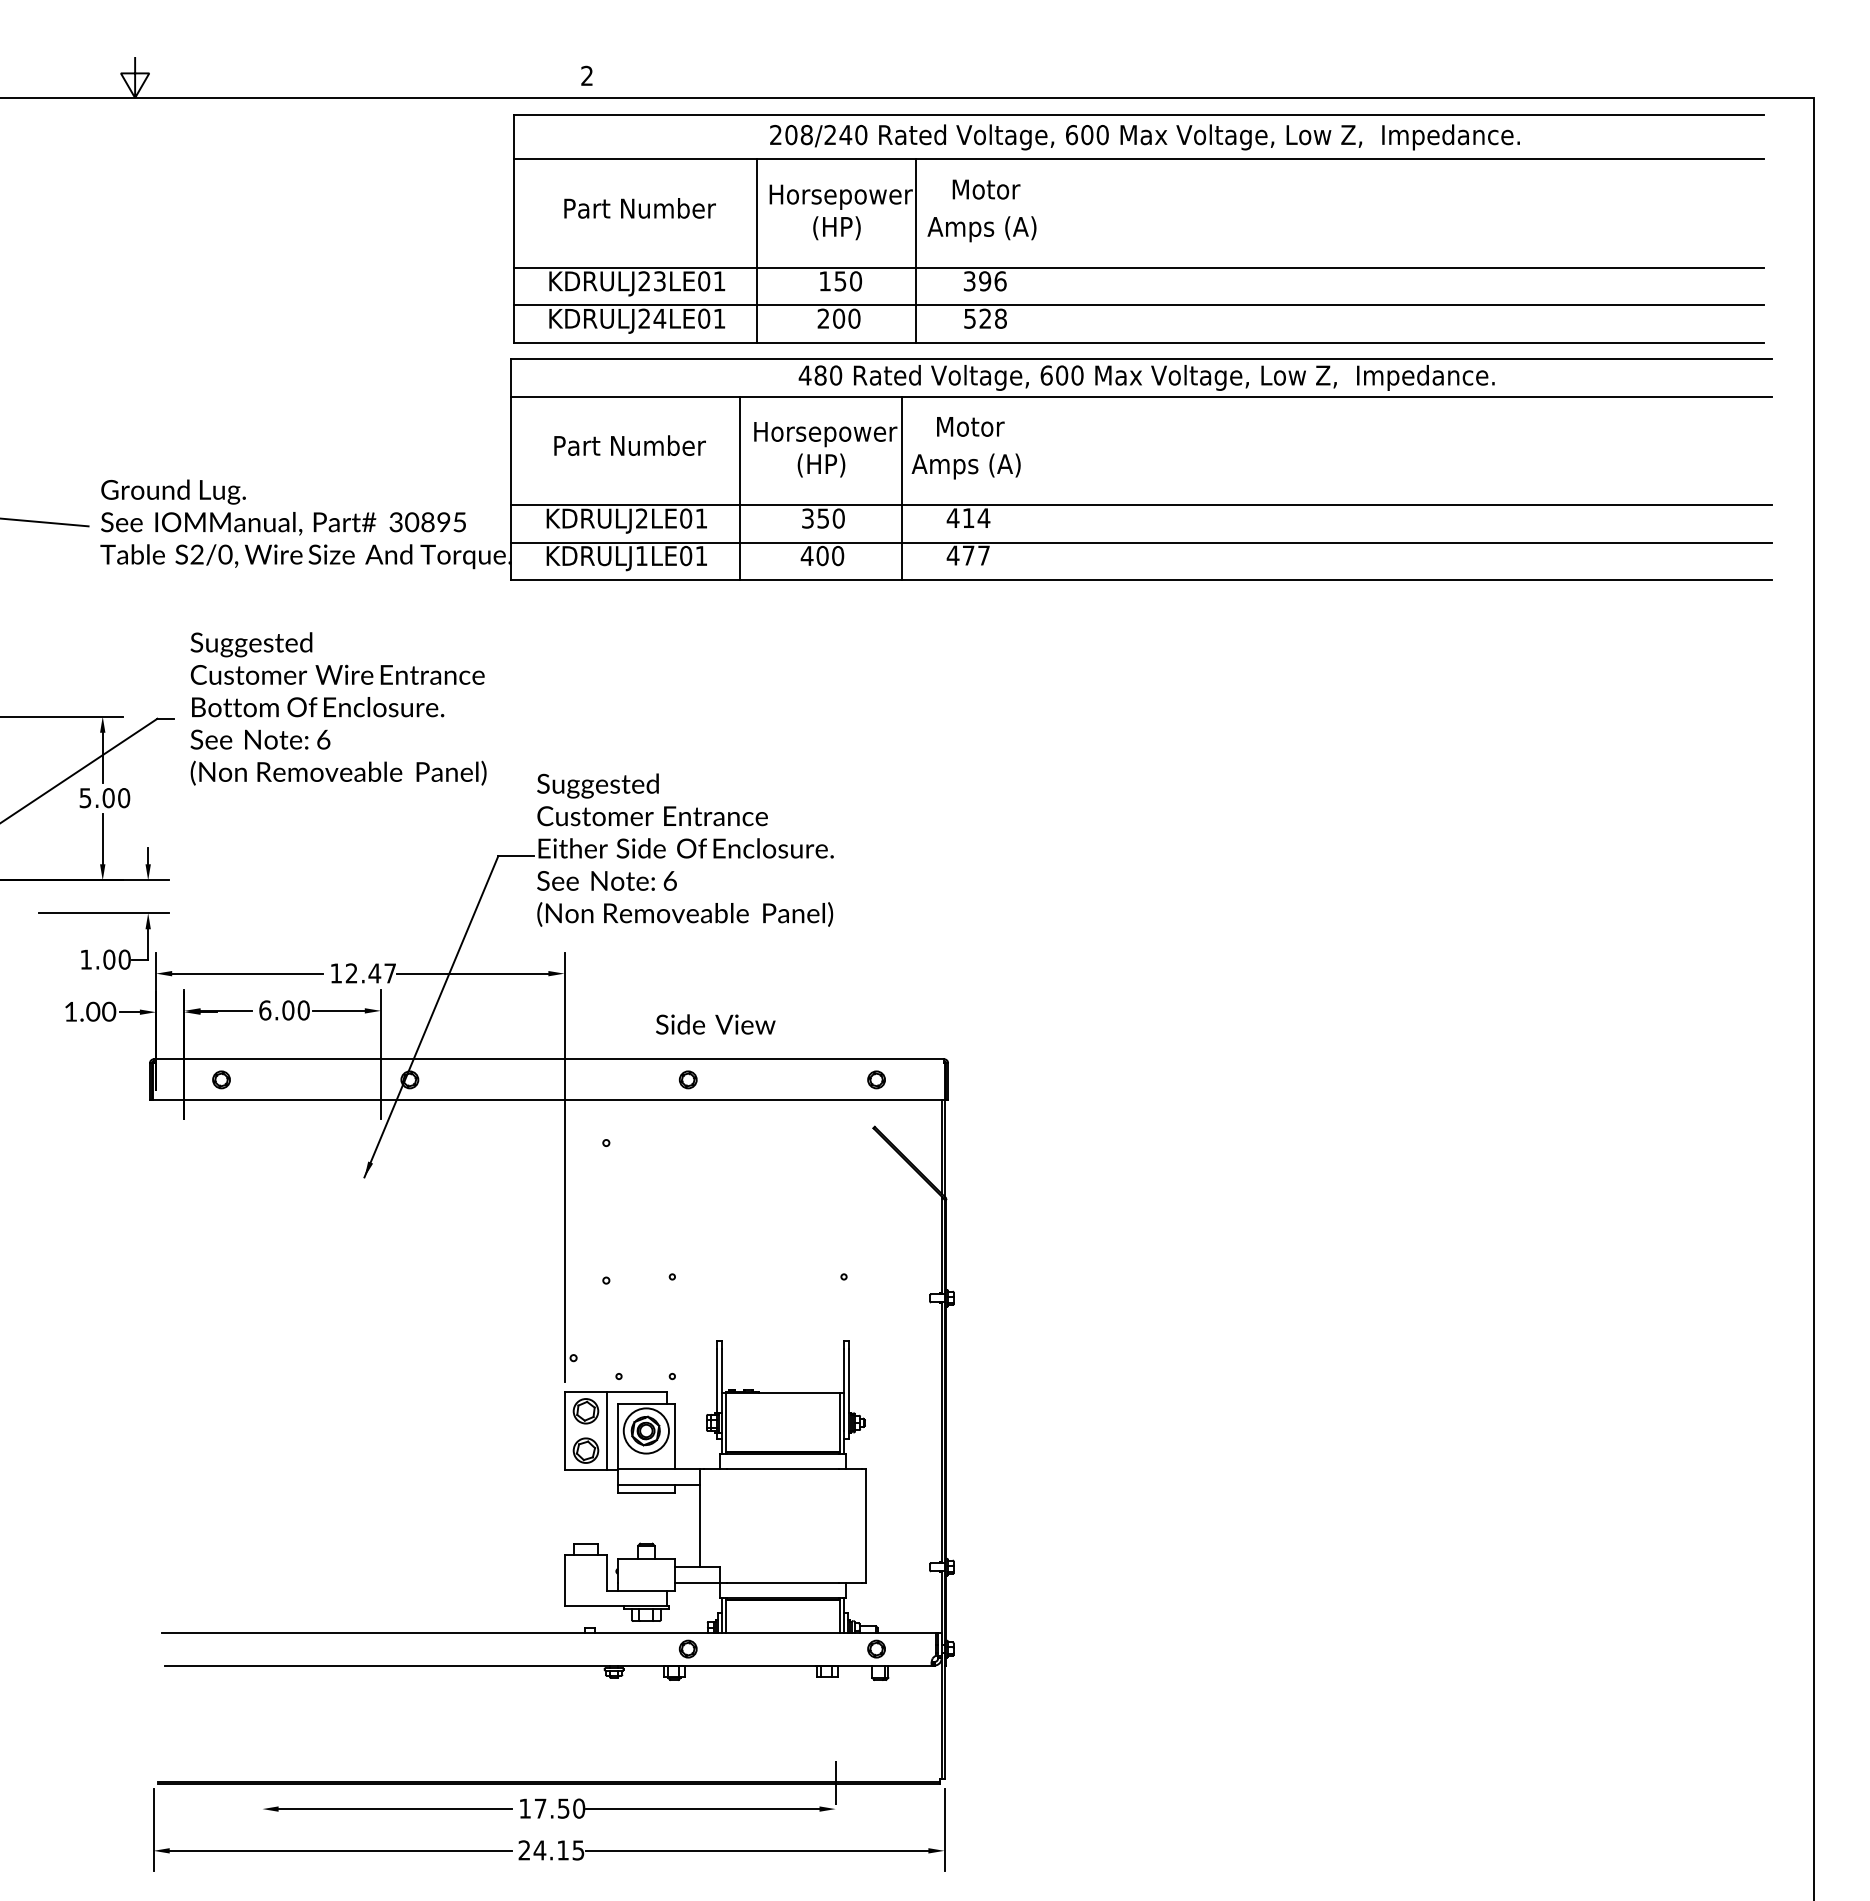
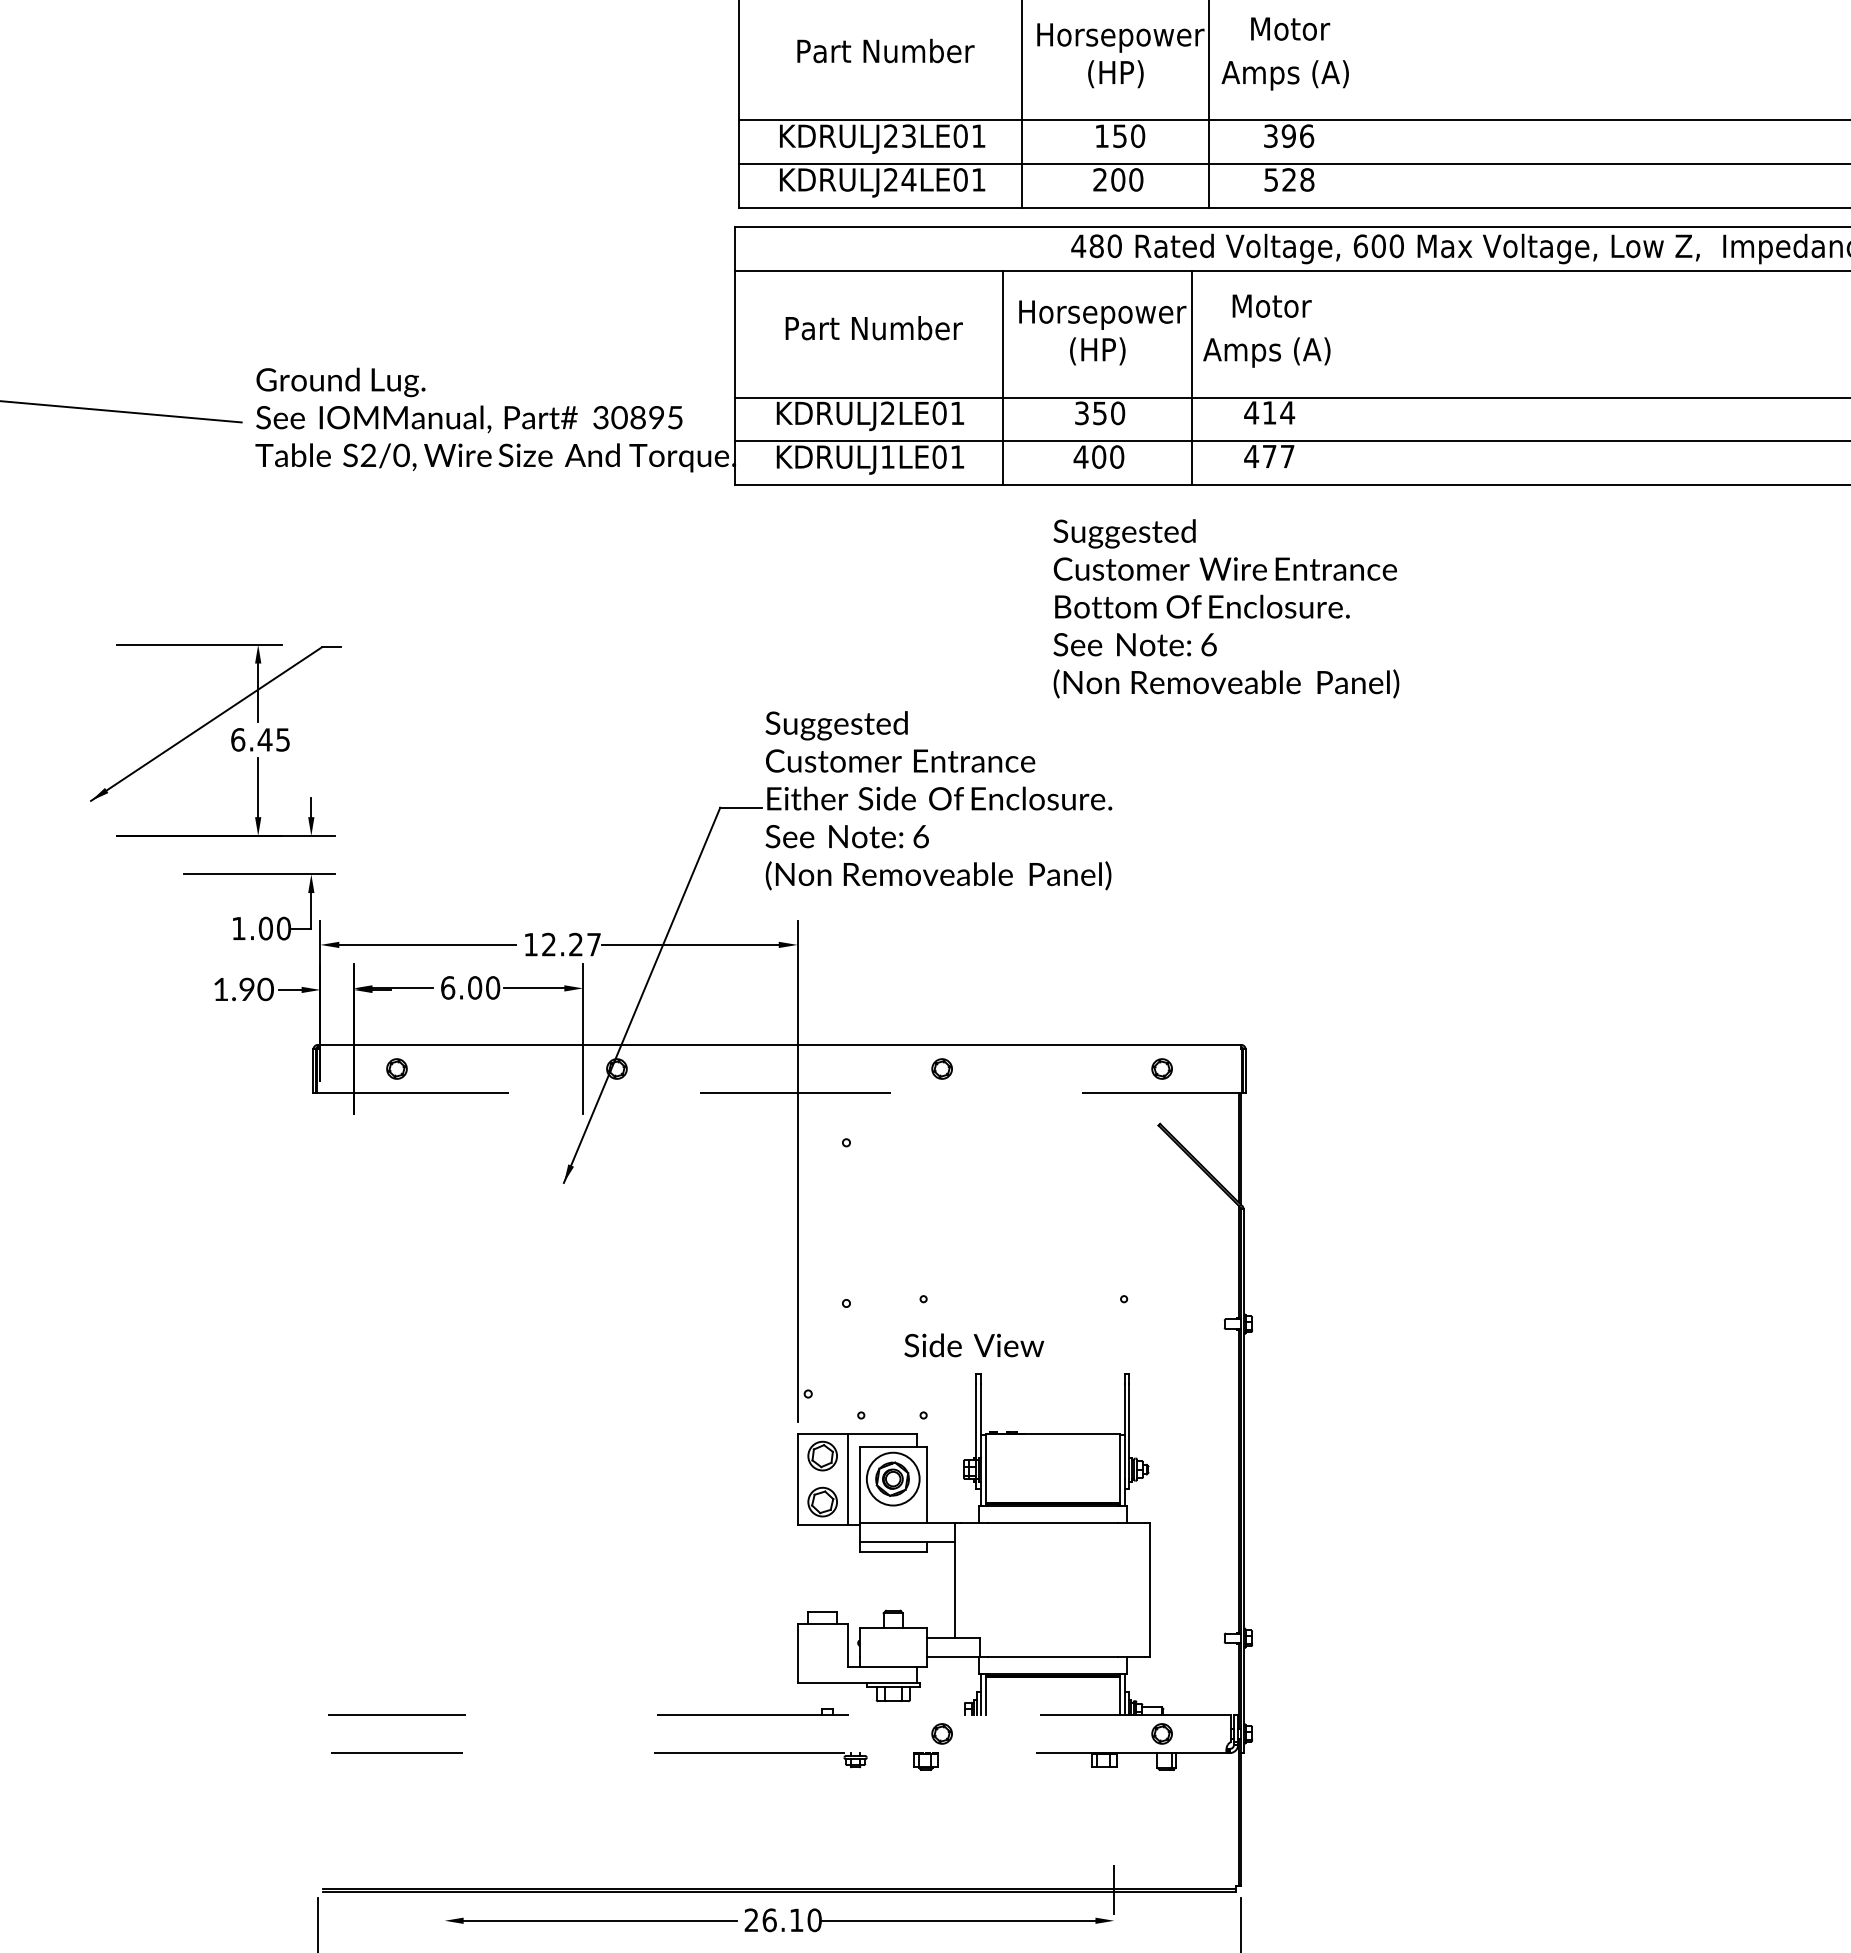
text: (338, 708) -> (1226, 608), moved
text: (104, 798) -> (260, 740), 5.00 -> 6.45
text: (374, 973) -> (575, 944), 12.47 -> 12.27
text: (93, 1012) -> (247, 990), 1.00 -> 1.90
text: (715, 1024) -> (973, 1345), moved
line: (549, 1100) -> (780, 1093), solid -> dashed
line: (549, 1632) -> (780, 1714), solid -> dashed
line: (549, 1665) -> (780, 1753), solid -> dashed
text: (544, 1808) -> (774, 1920), 17.50 -> 26.10

